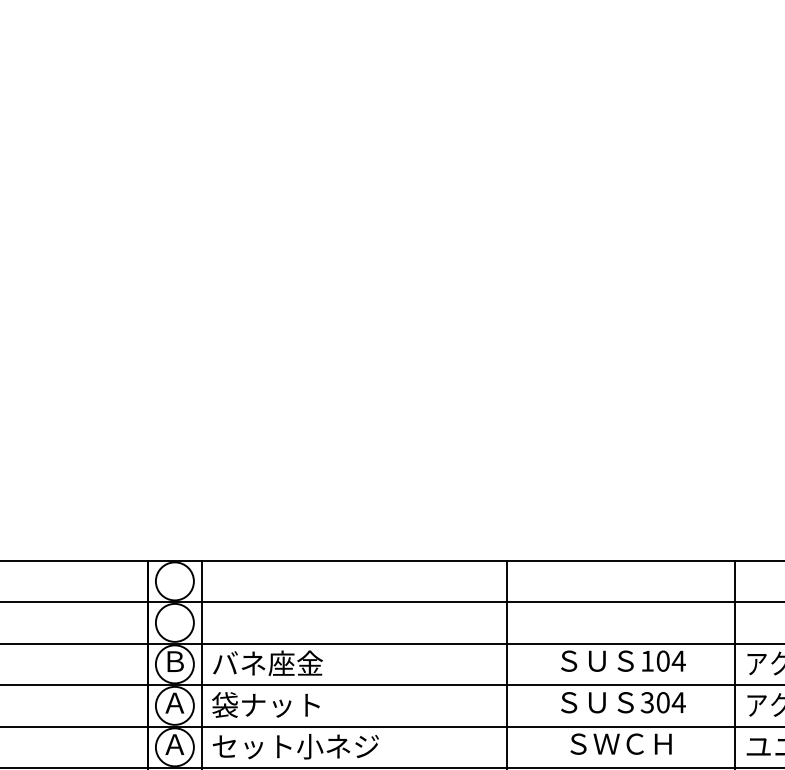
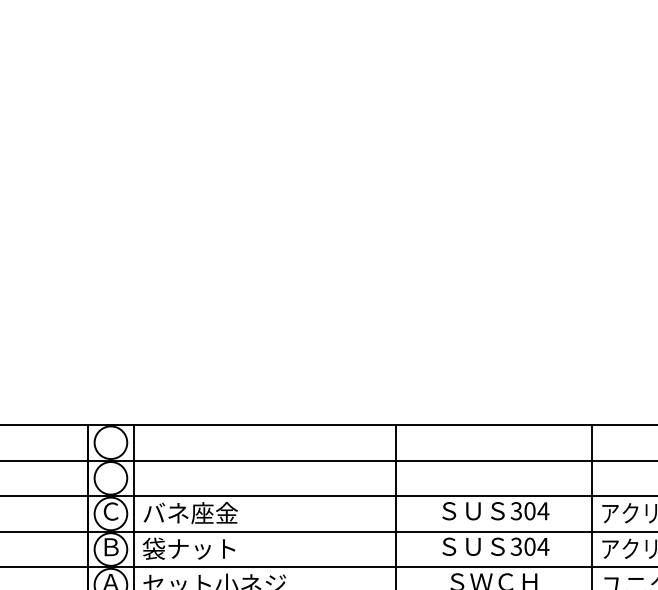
text: (646, 660) -> (515, 510), 104 -> 304
text: (174, 661) -> (110, 511), Ｂ -> Ｃ
text: (174, 702) -> (110, 546), Ａ -> Ｂ

